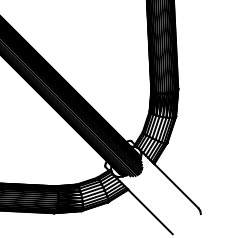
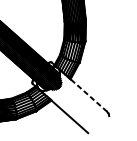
line: (176, 185) -> (88, 94), solid -> dashed

